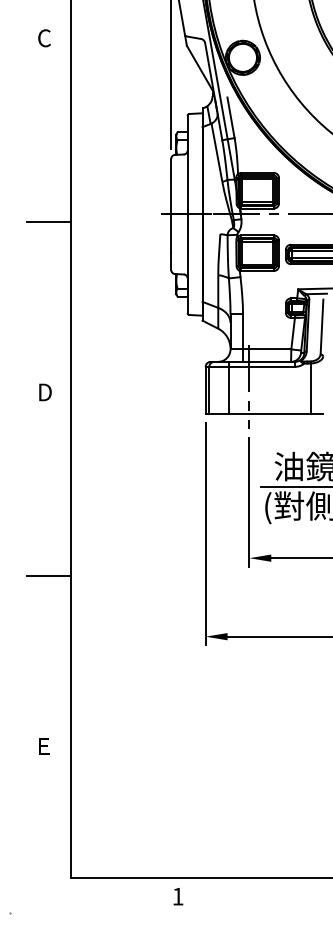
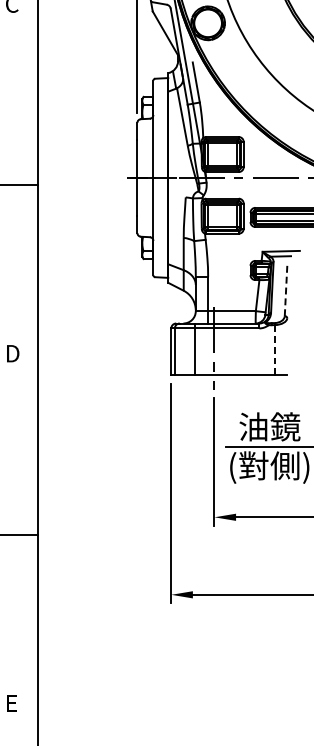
line: (322, 326) -> (286, 288), solid -> dashed
line: (310, 388) -> (274, 349), solid -> dashed

